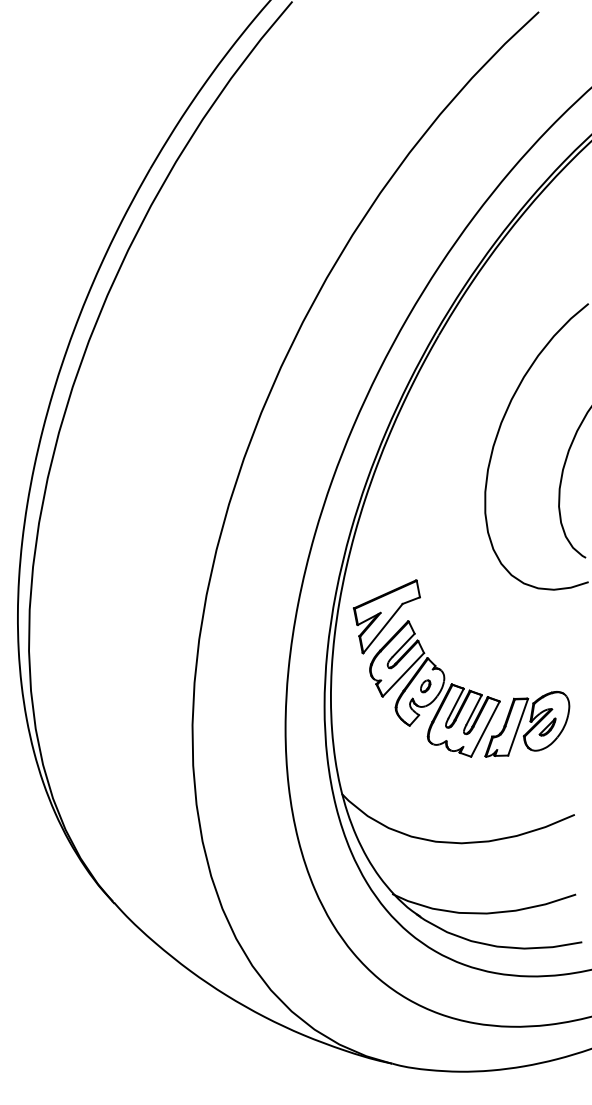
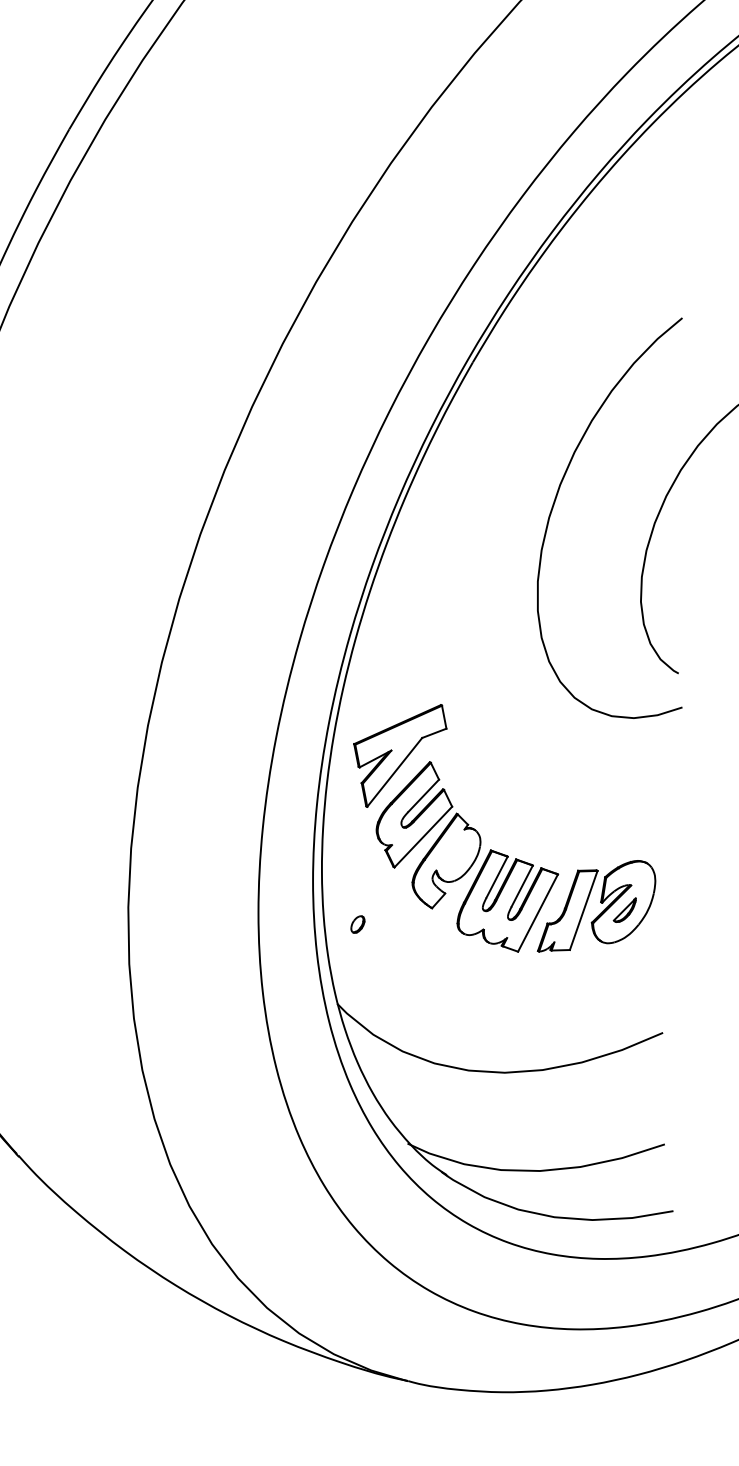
part: (425, 686) -> (357, 924), moved

